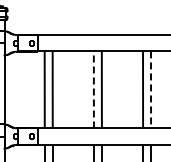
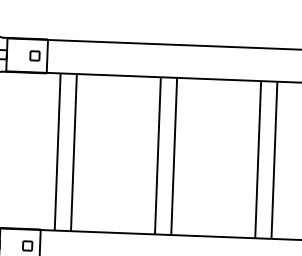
line: (93, 89) -> (157, 154), dashed -> solid
line: (151, 89) -> (275, 159), dashed -> solid

